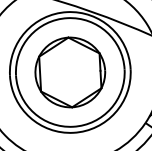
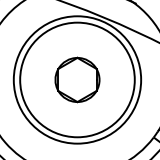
part: (70, 72) -> (77, 79), size x0.6

